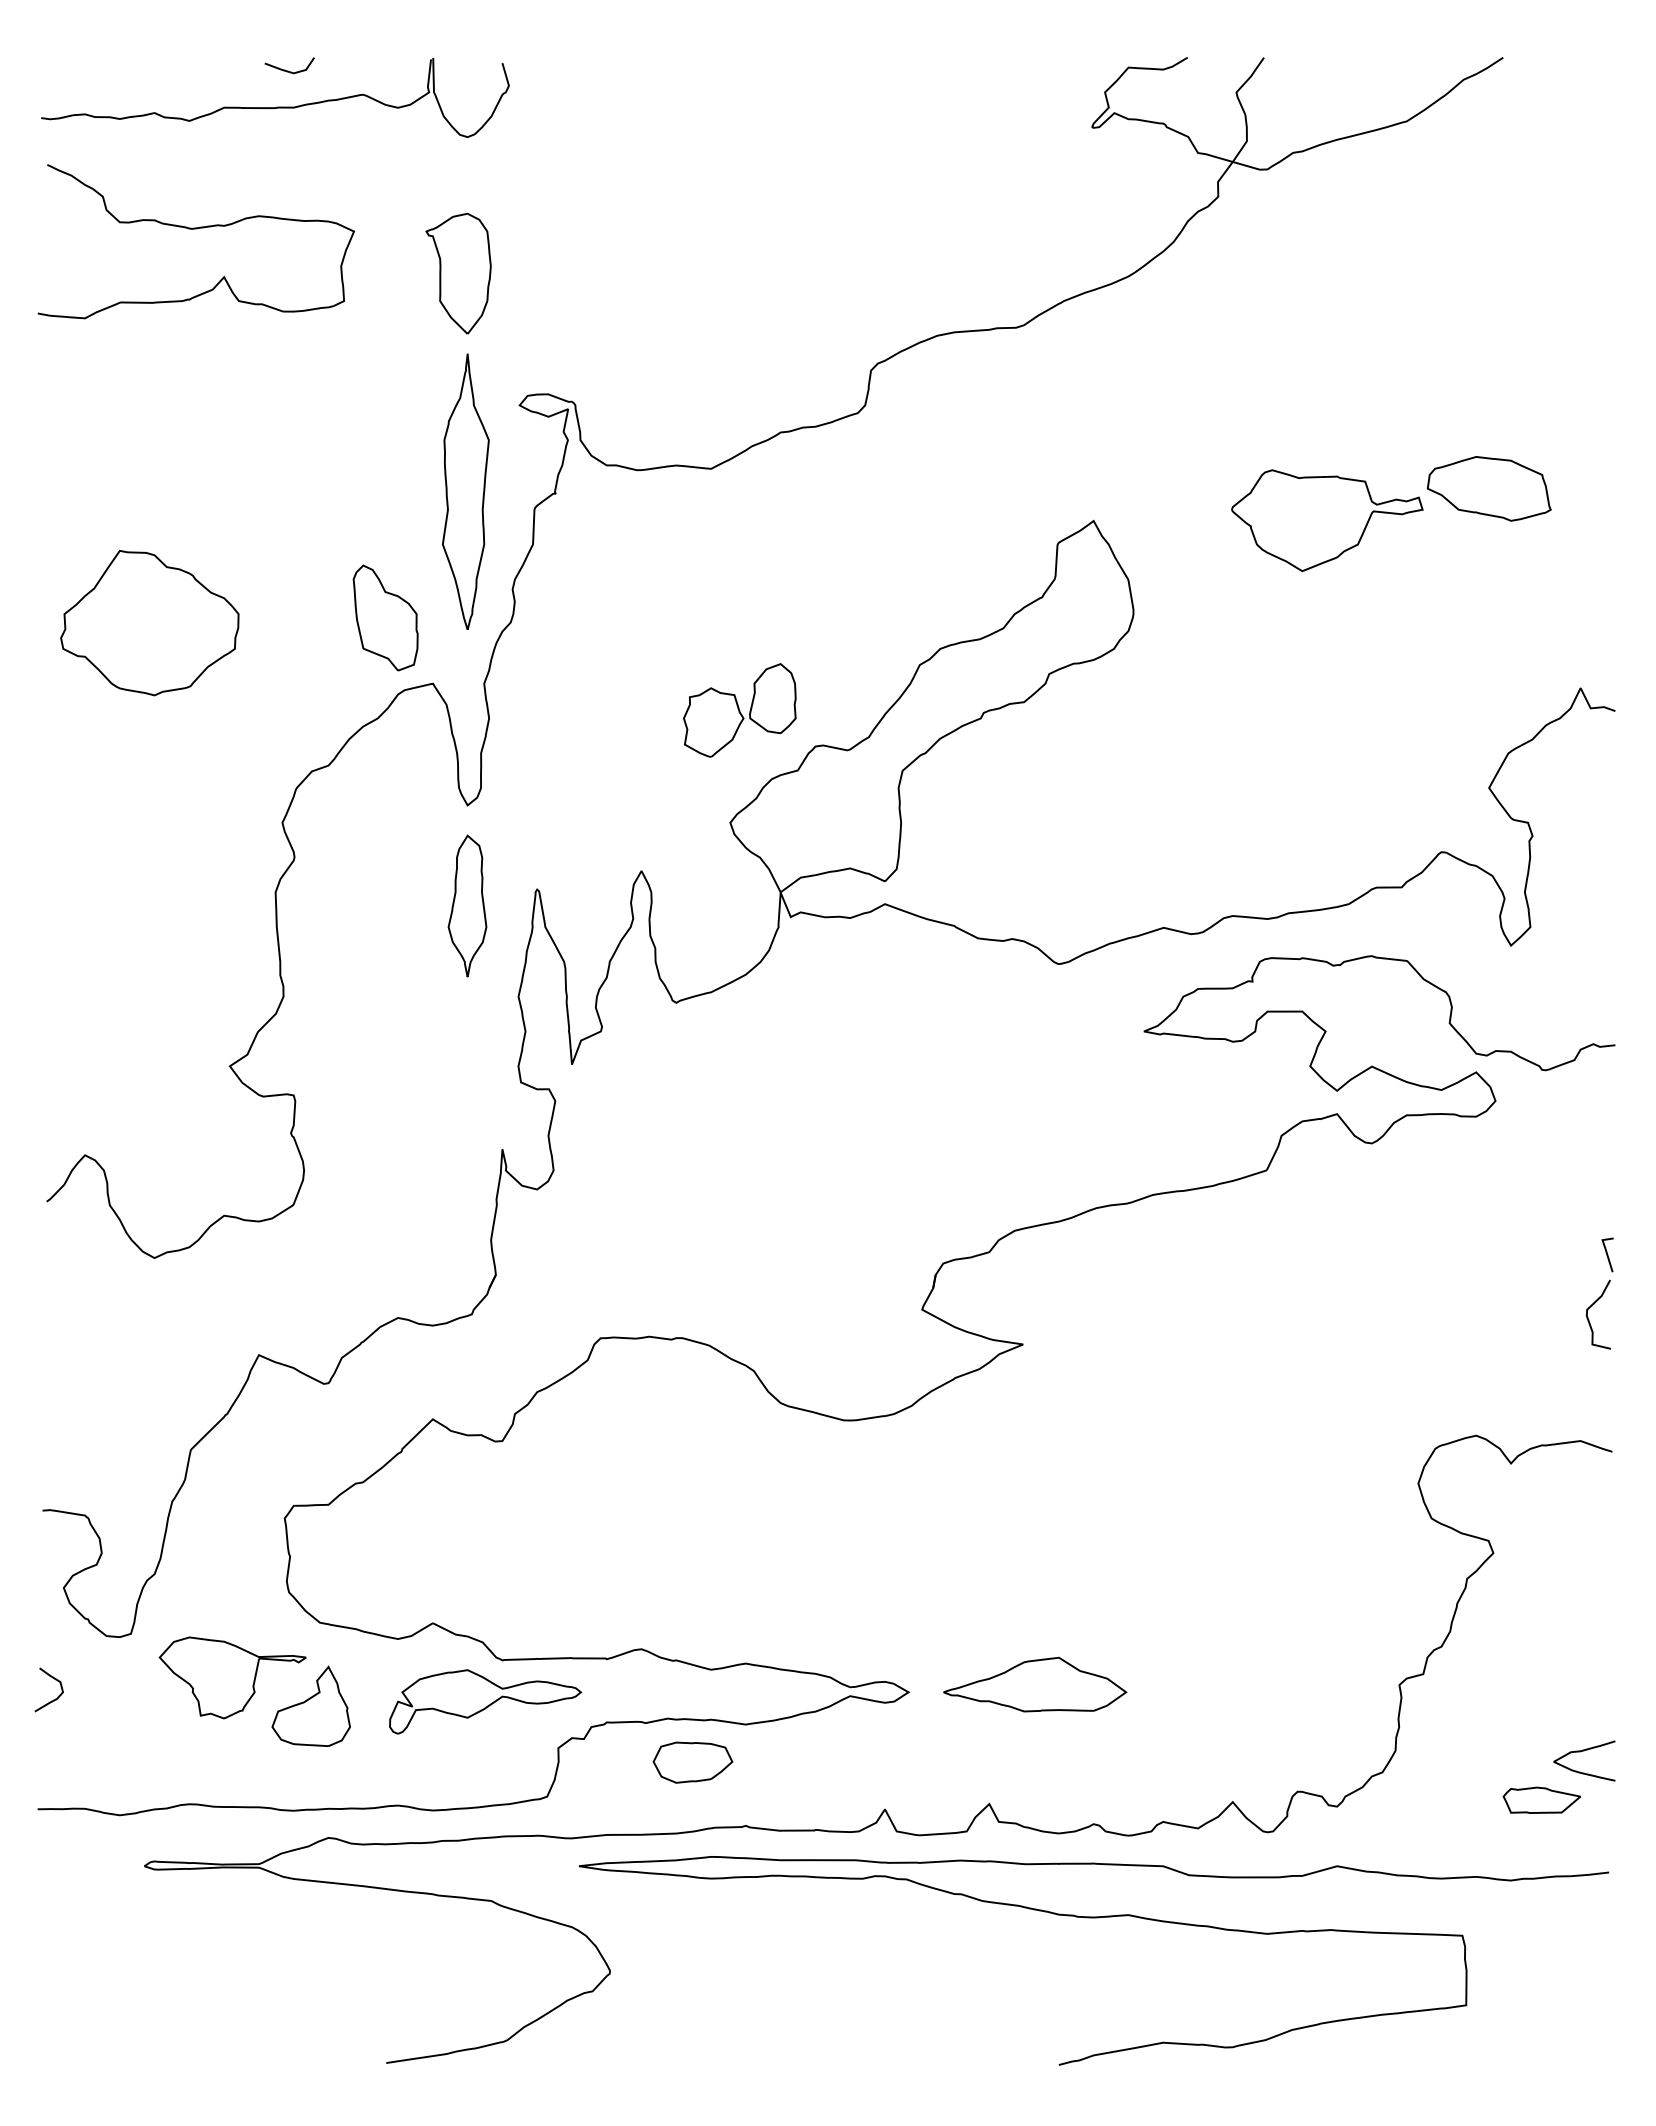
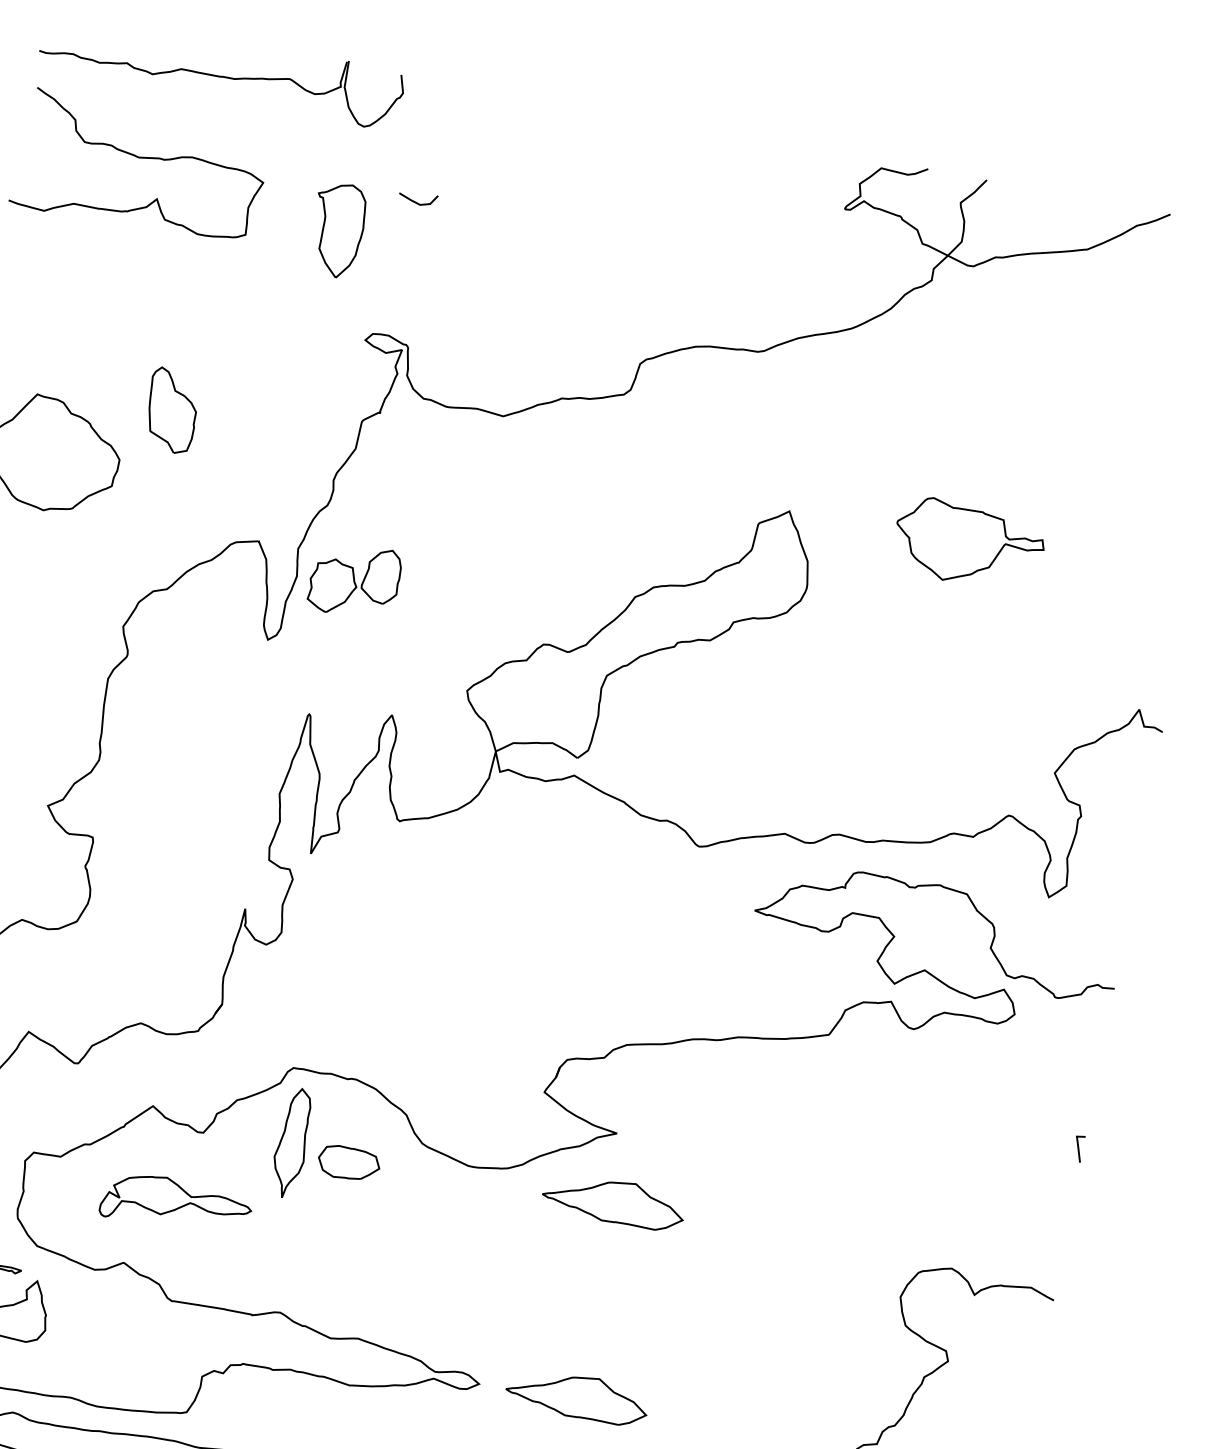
line: (288, 70) -> (416, 201), moved
part: (1488, 488) -> (1097, 543), removed
part: (465, 491) -> (311, 398), removed
part: (385, 617) -> (171, 410), moved
part: (739, 710) -> (354, 580), moved
part: (467, 905) -> (292, 1142), moved
curve: (1592, 1306) -> (1059, 1186), removed
part: (1035, 1430) -> (614, 1201), added
part: (485, 1701) -> (176, 1204), moved
part: (692, 1762) -> (348, 1163), moved

